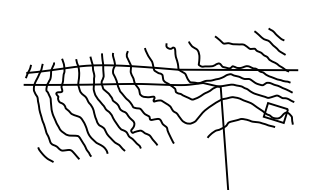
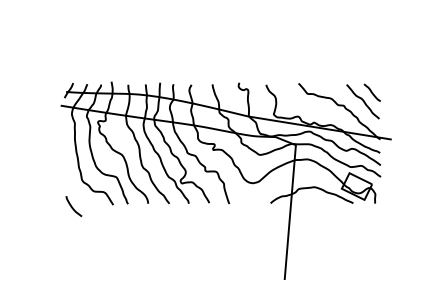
curve: (44, 155) -> (72, 206), moved

